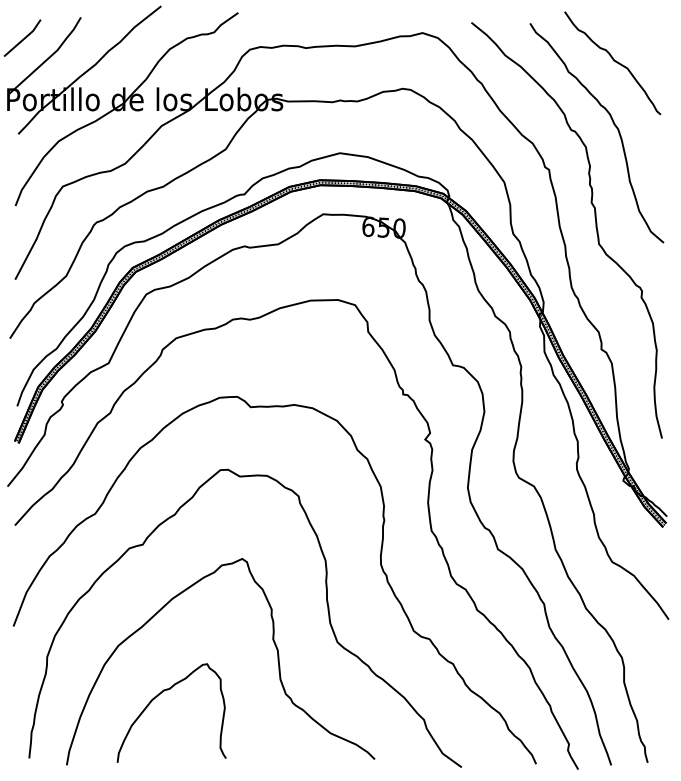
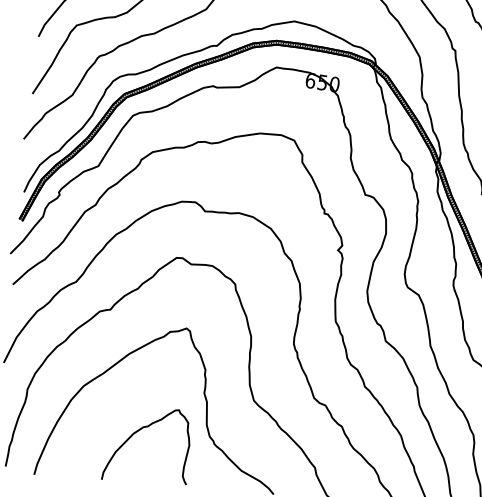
part: (158, 696) -> (138, 431), moved

